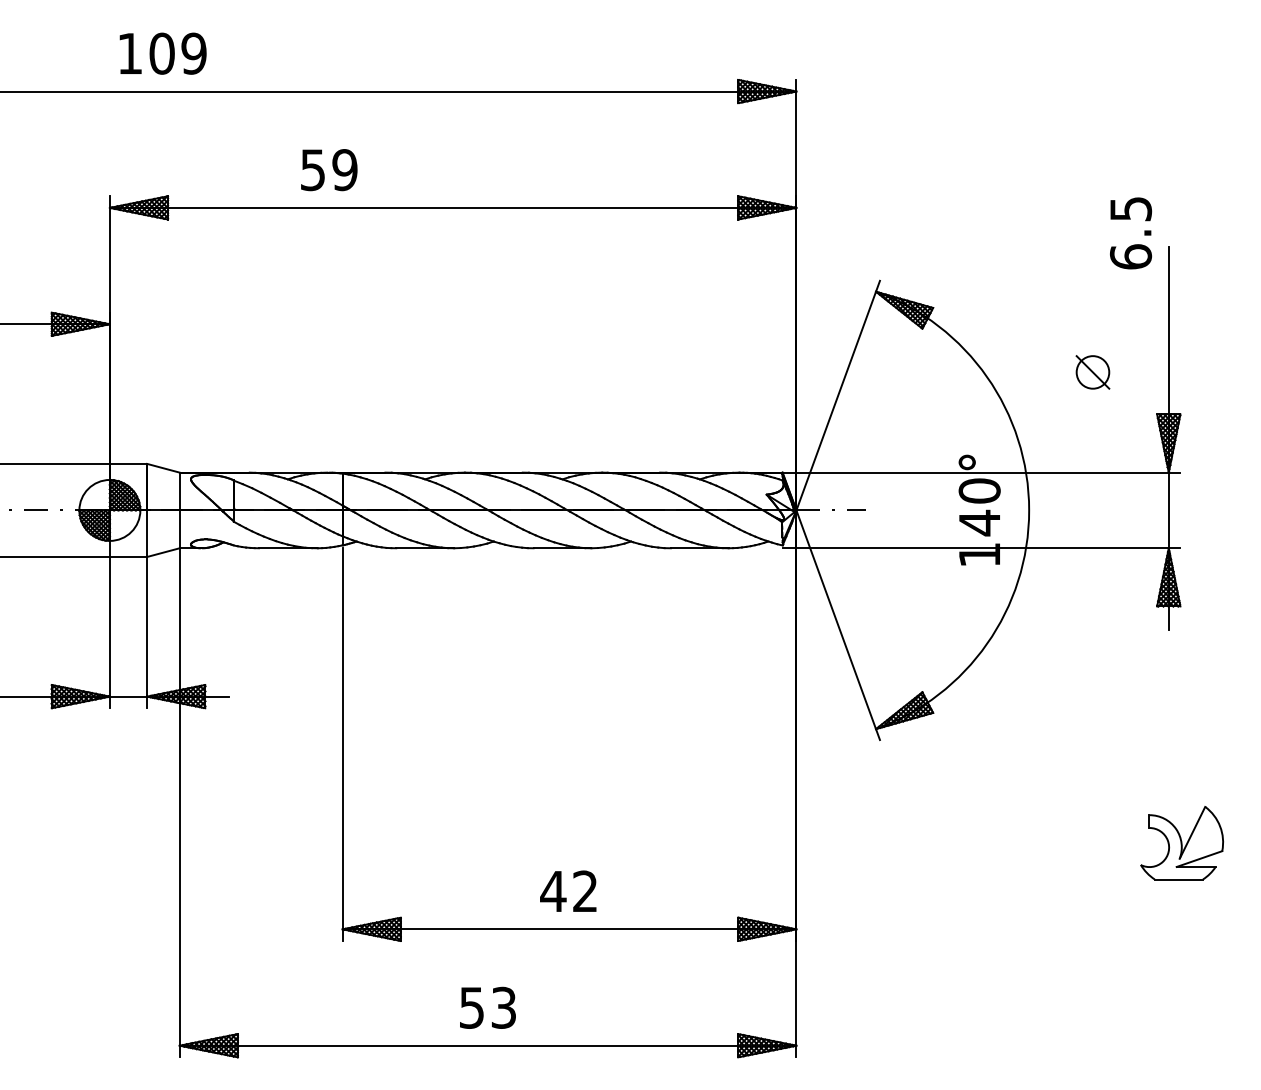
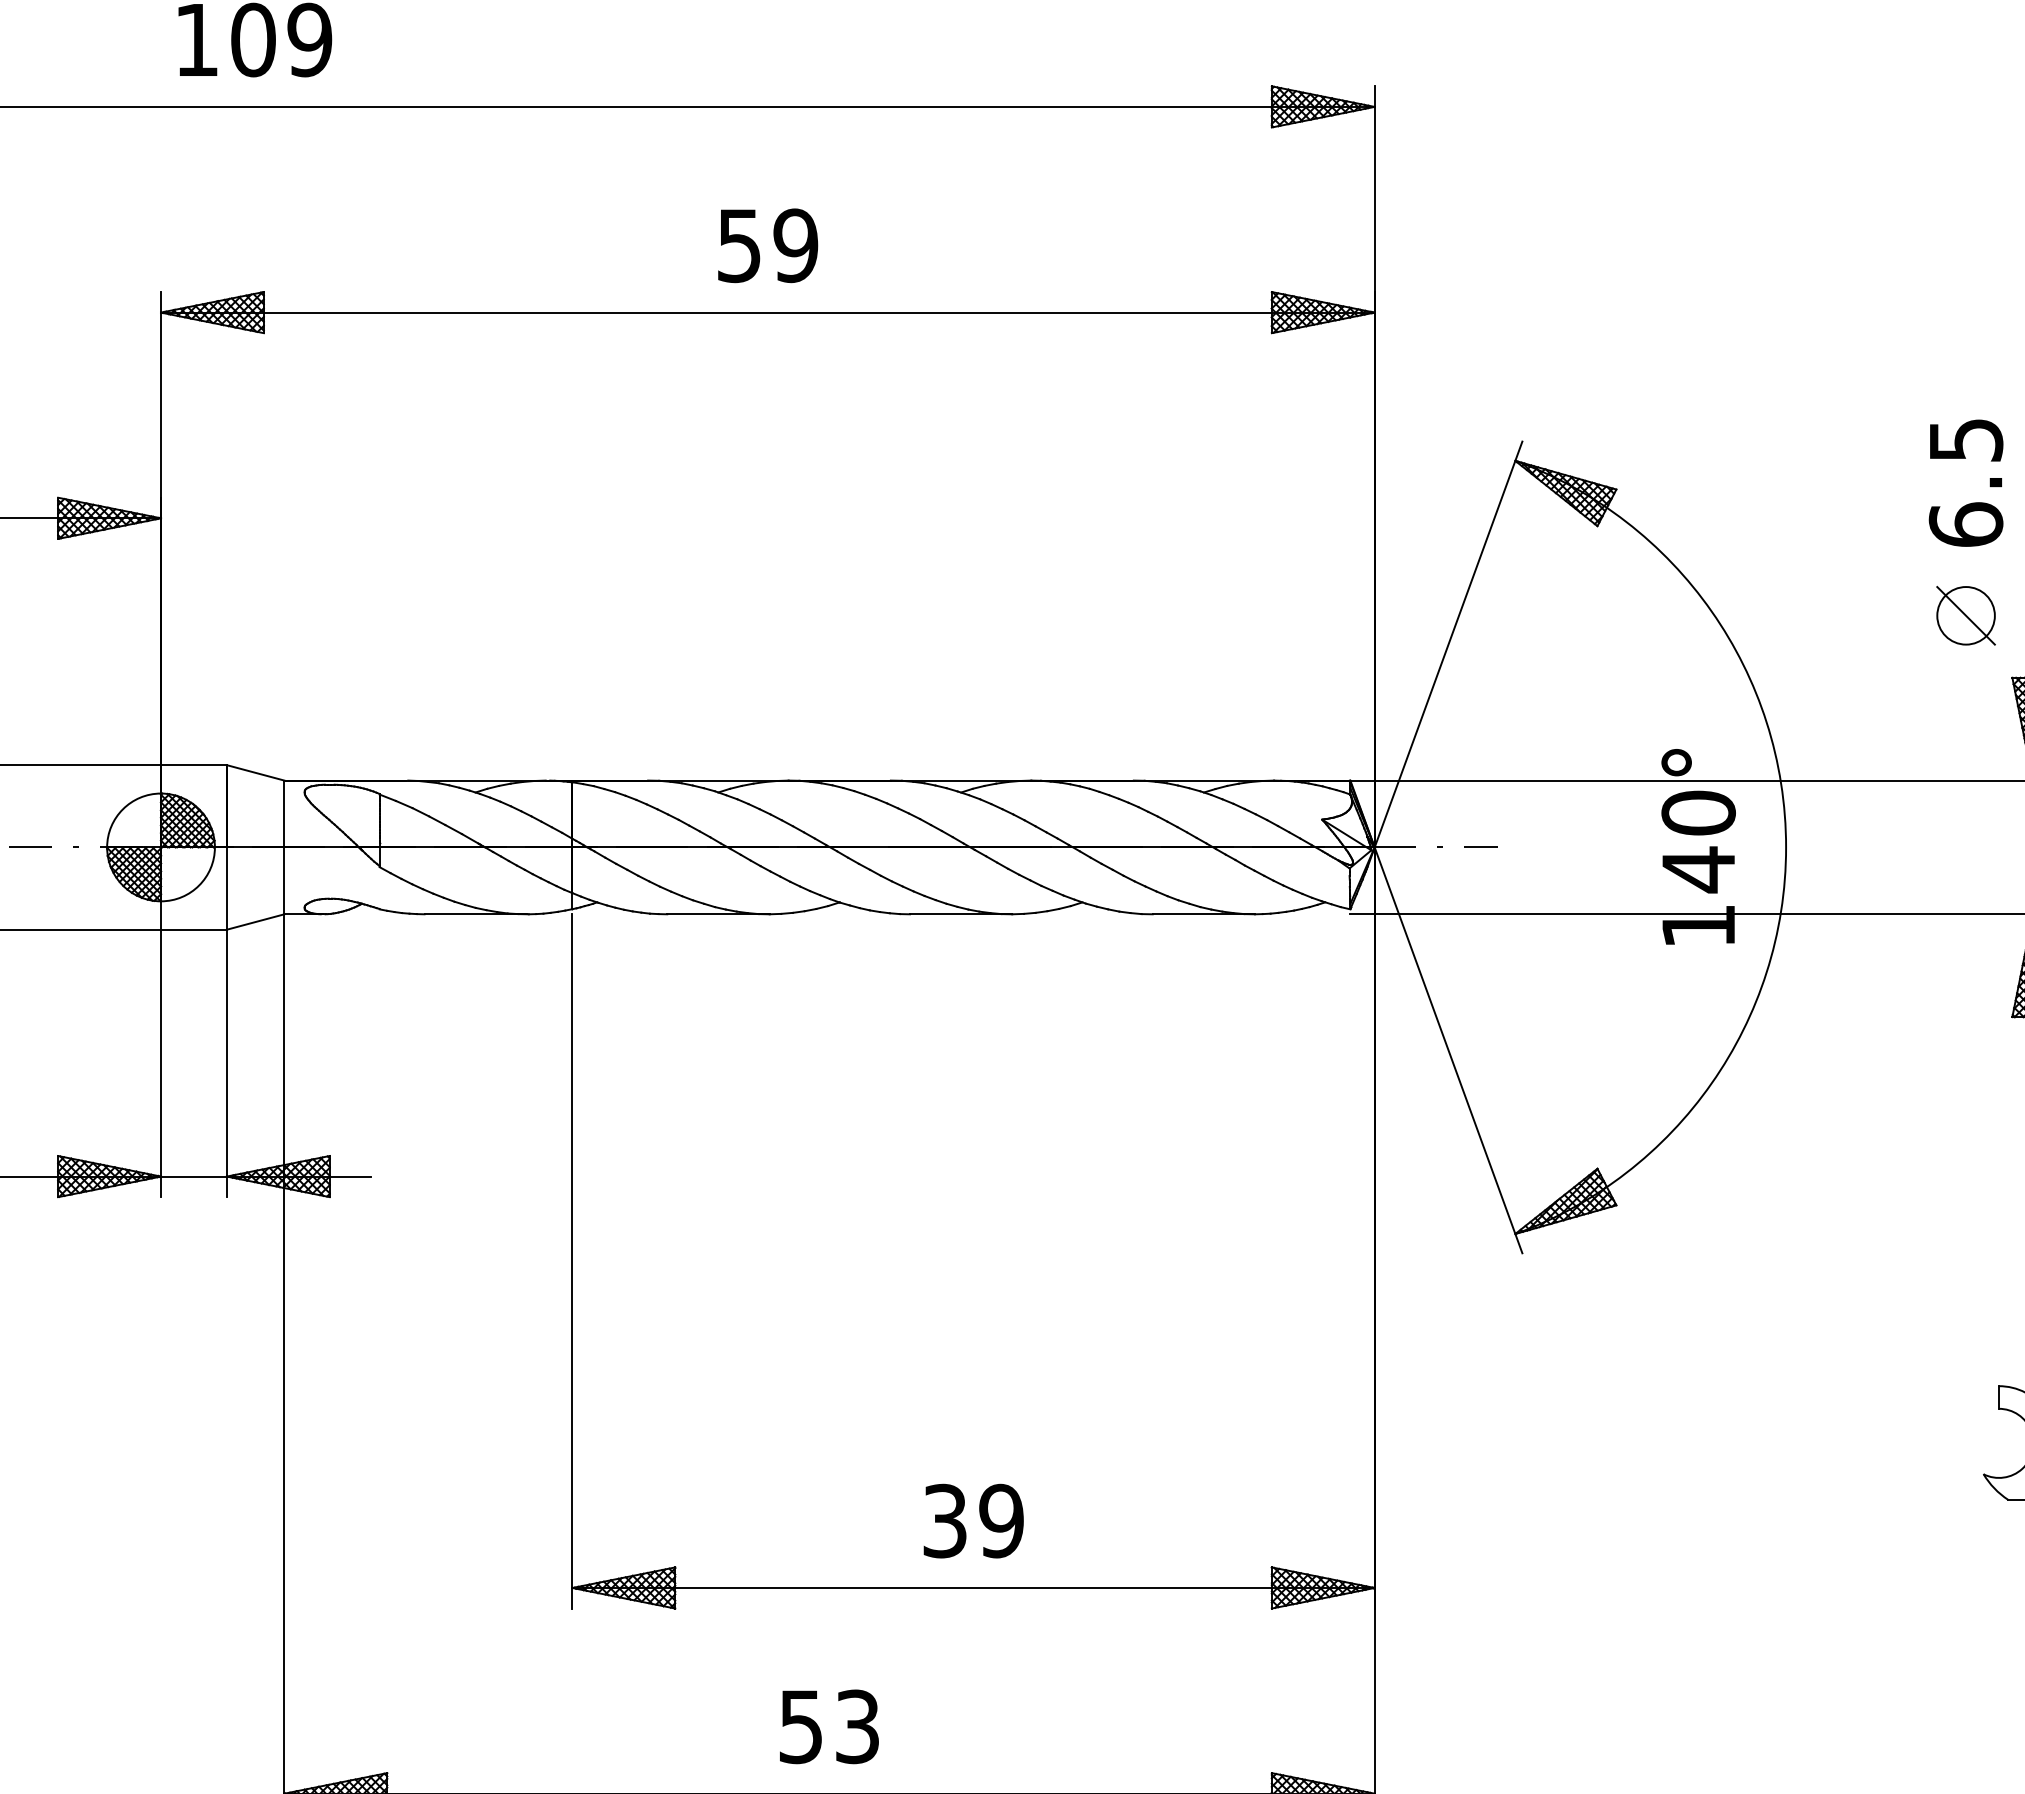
text: (329, 170) -> (768, 246), moved
text: (1131, 233) -> (1967, 483), moved
part: (1092, 372) -> (1965, 615), moved
text: (568, 891) -> (971, 1521), 42 -> 39

